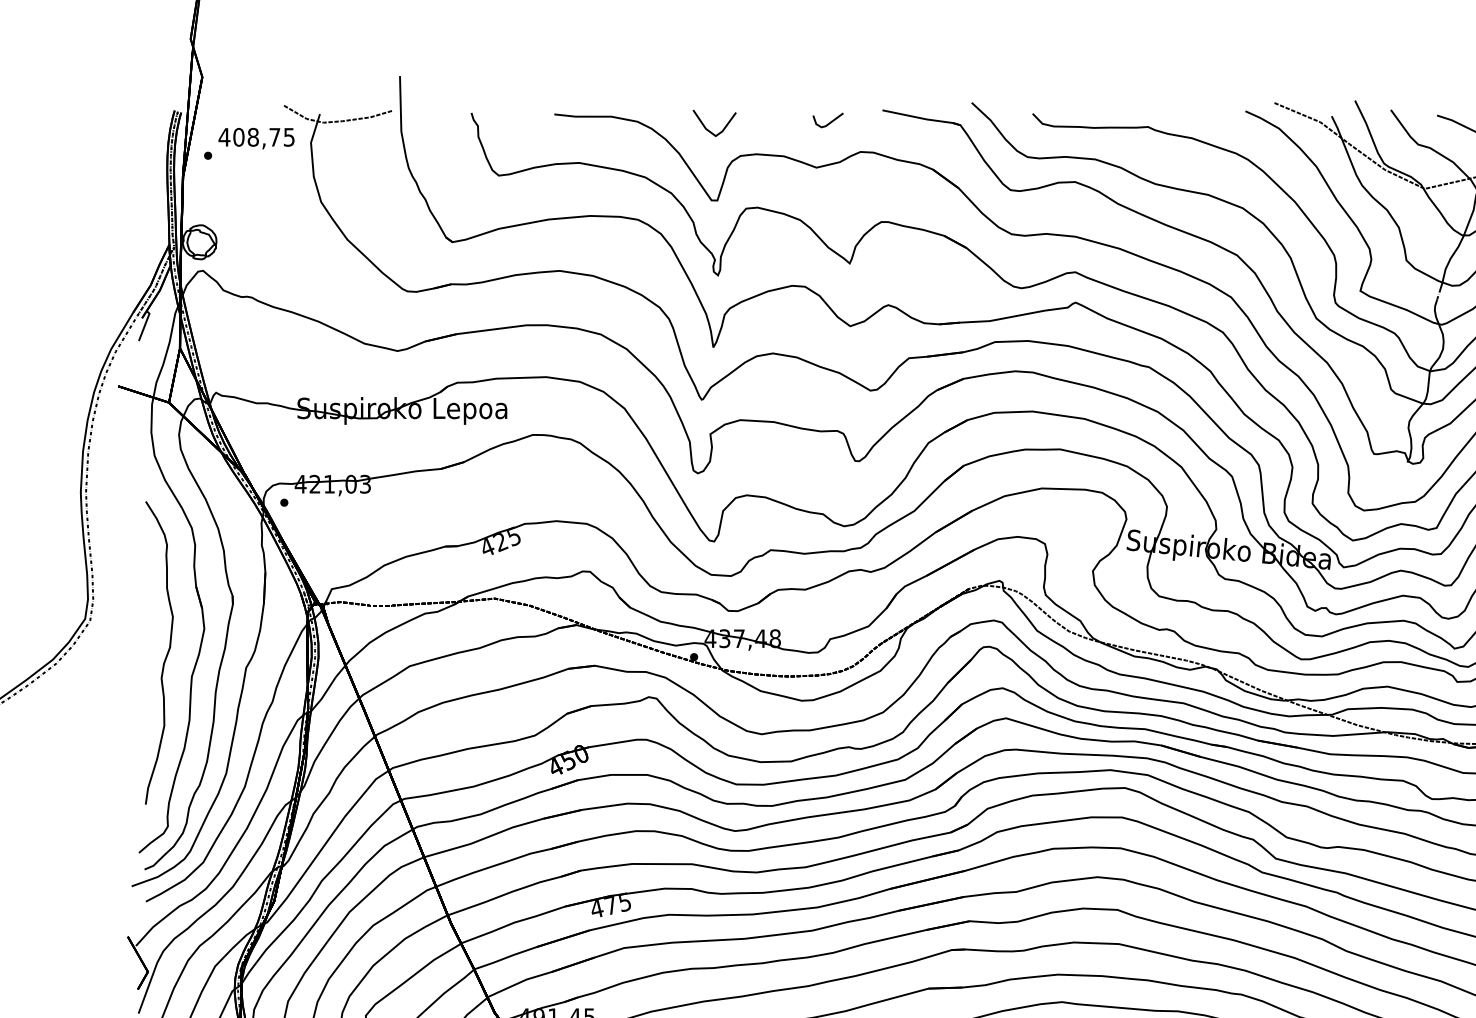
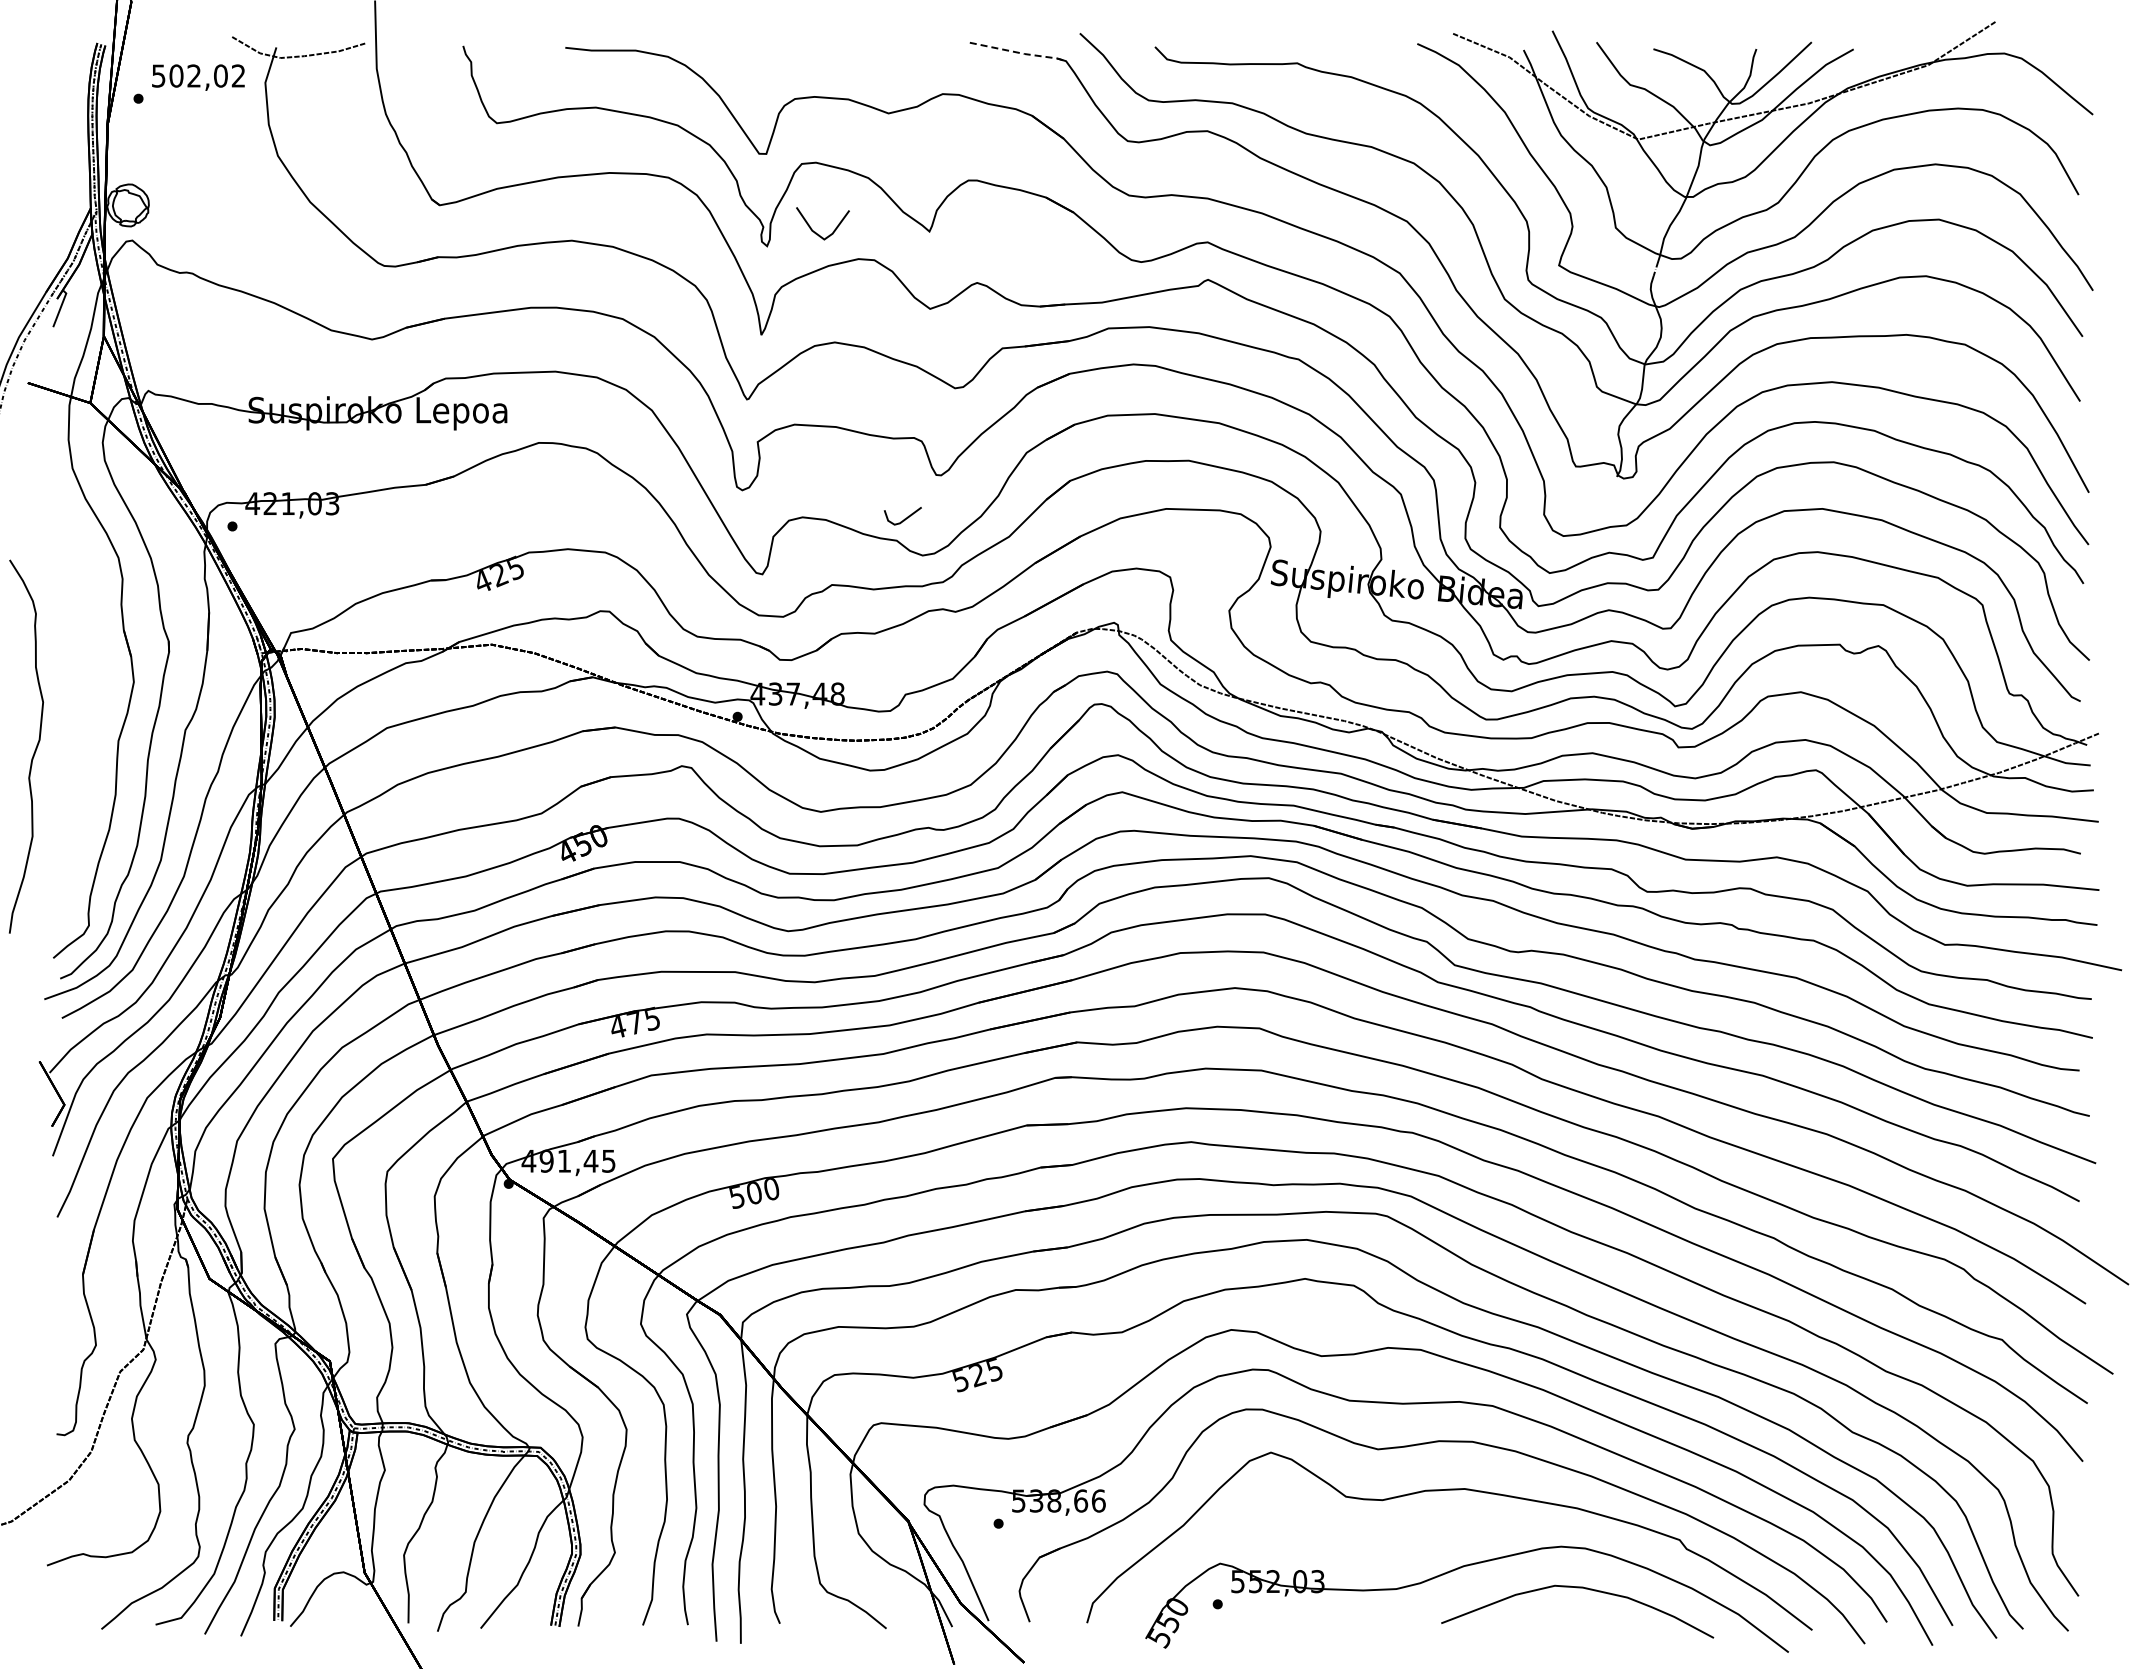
line: (922, 119) -> (1019, 53), solid -> dashed
line: (829, 122) -> (904, 518), moved
line: (708, 129) -> (815, 231), moved
text: (256, 136) -> (198, 75), 408,75 -> 502,02
curve: (165, 656) -> (34, 750), moved

